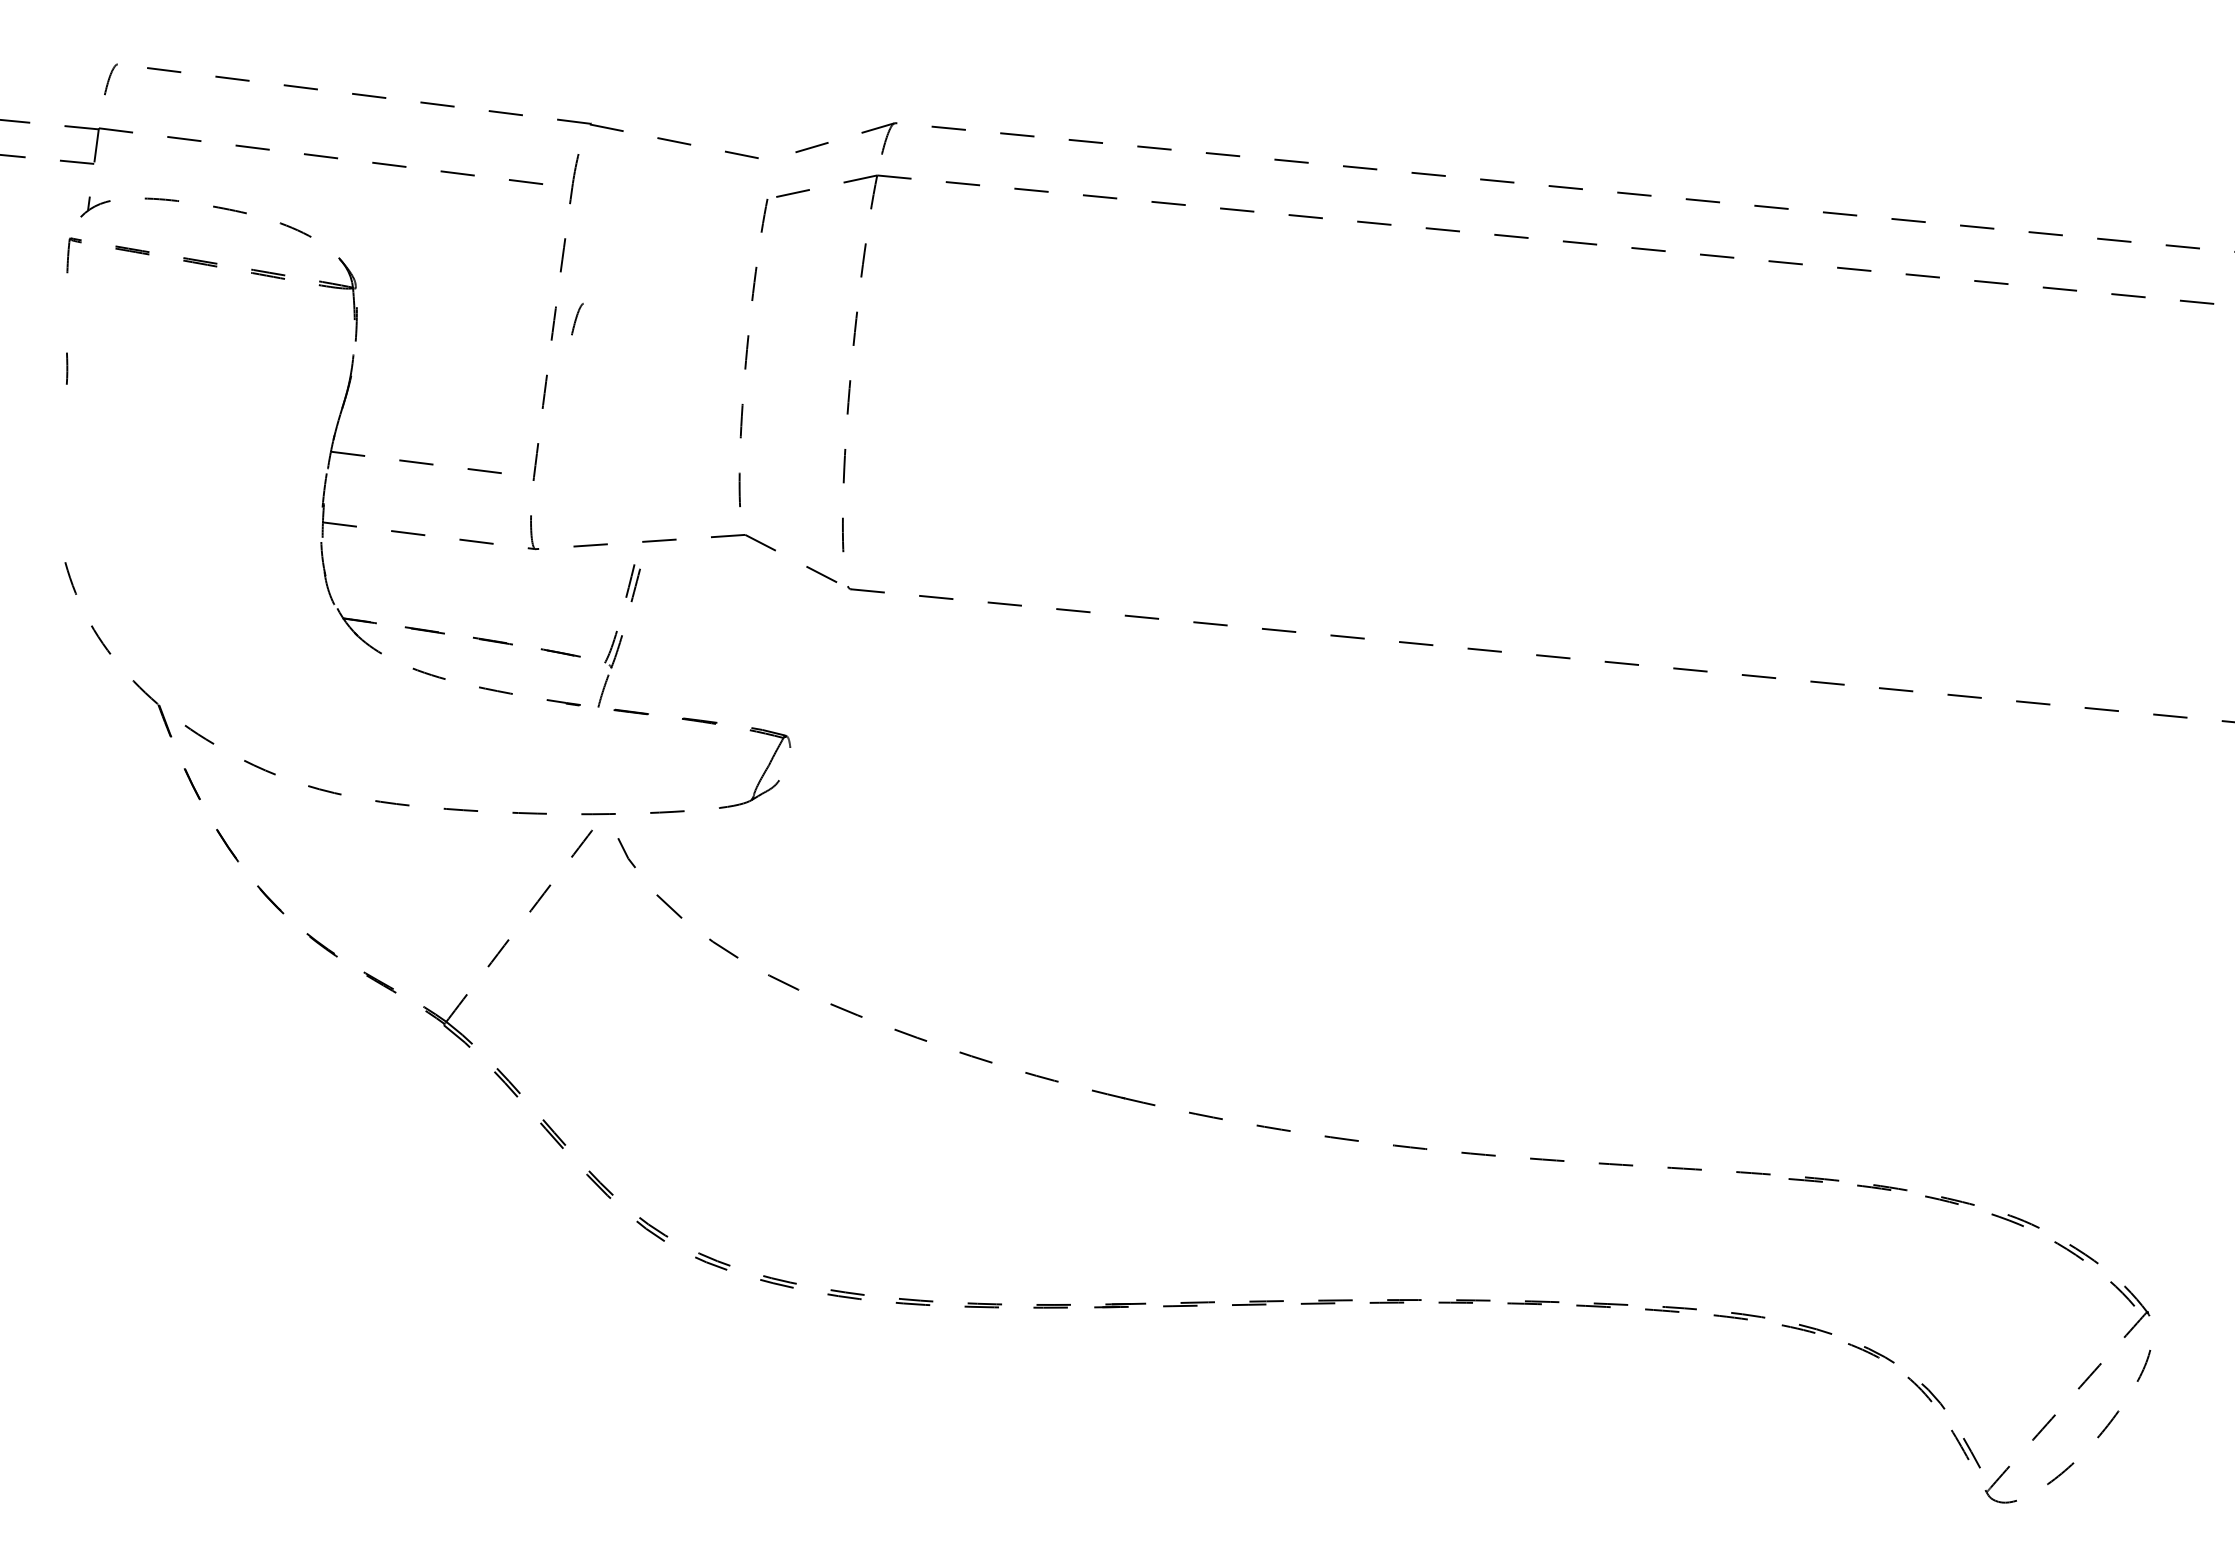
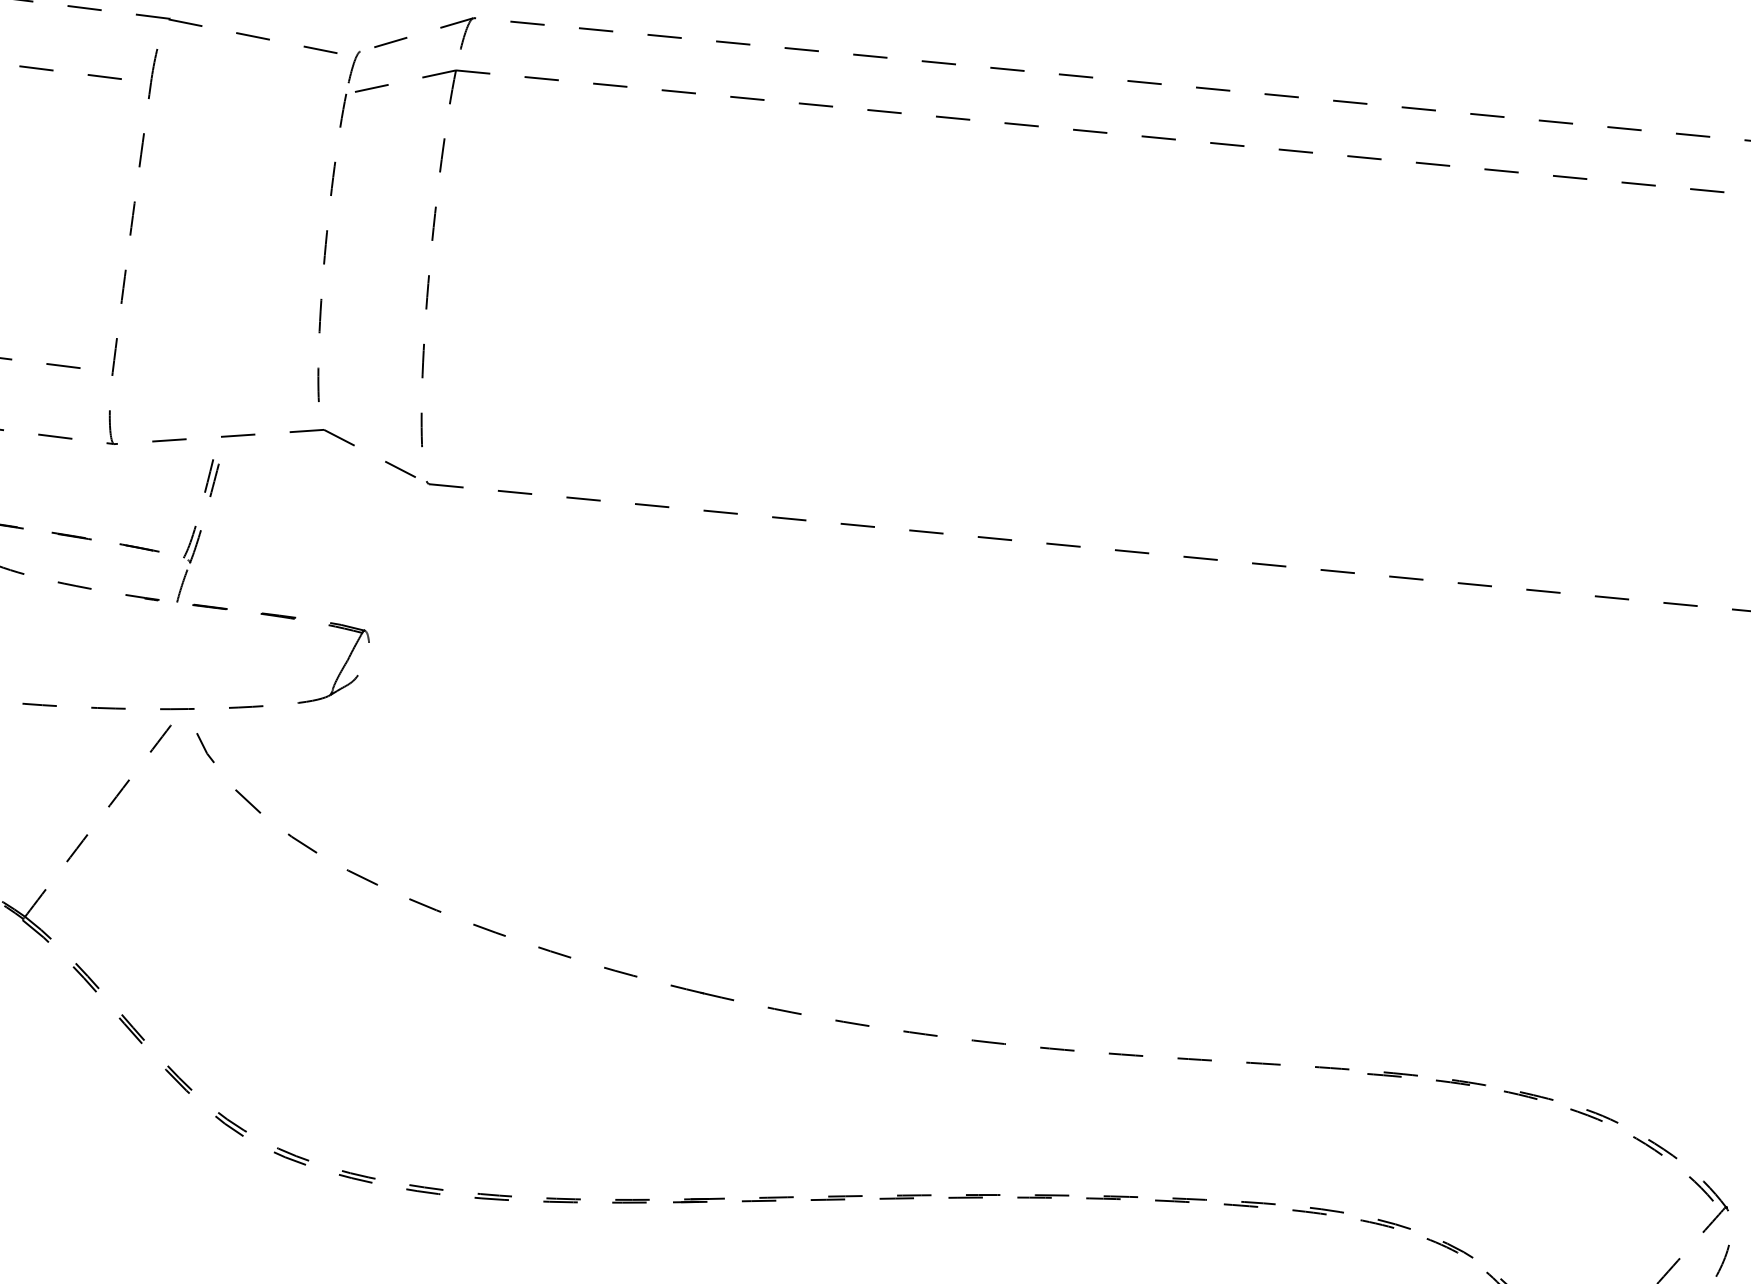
curve: (577, 318) -> (354, 66), moved

